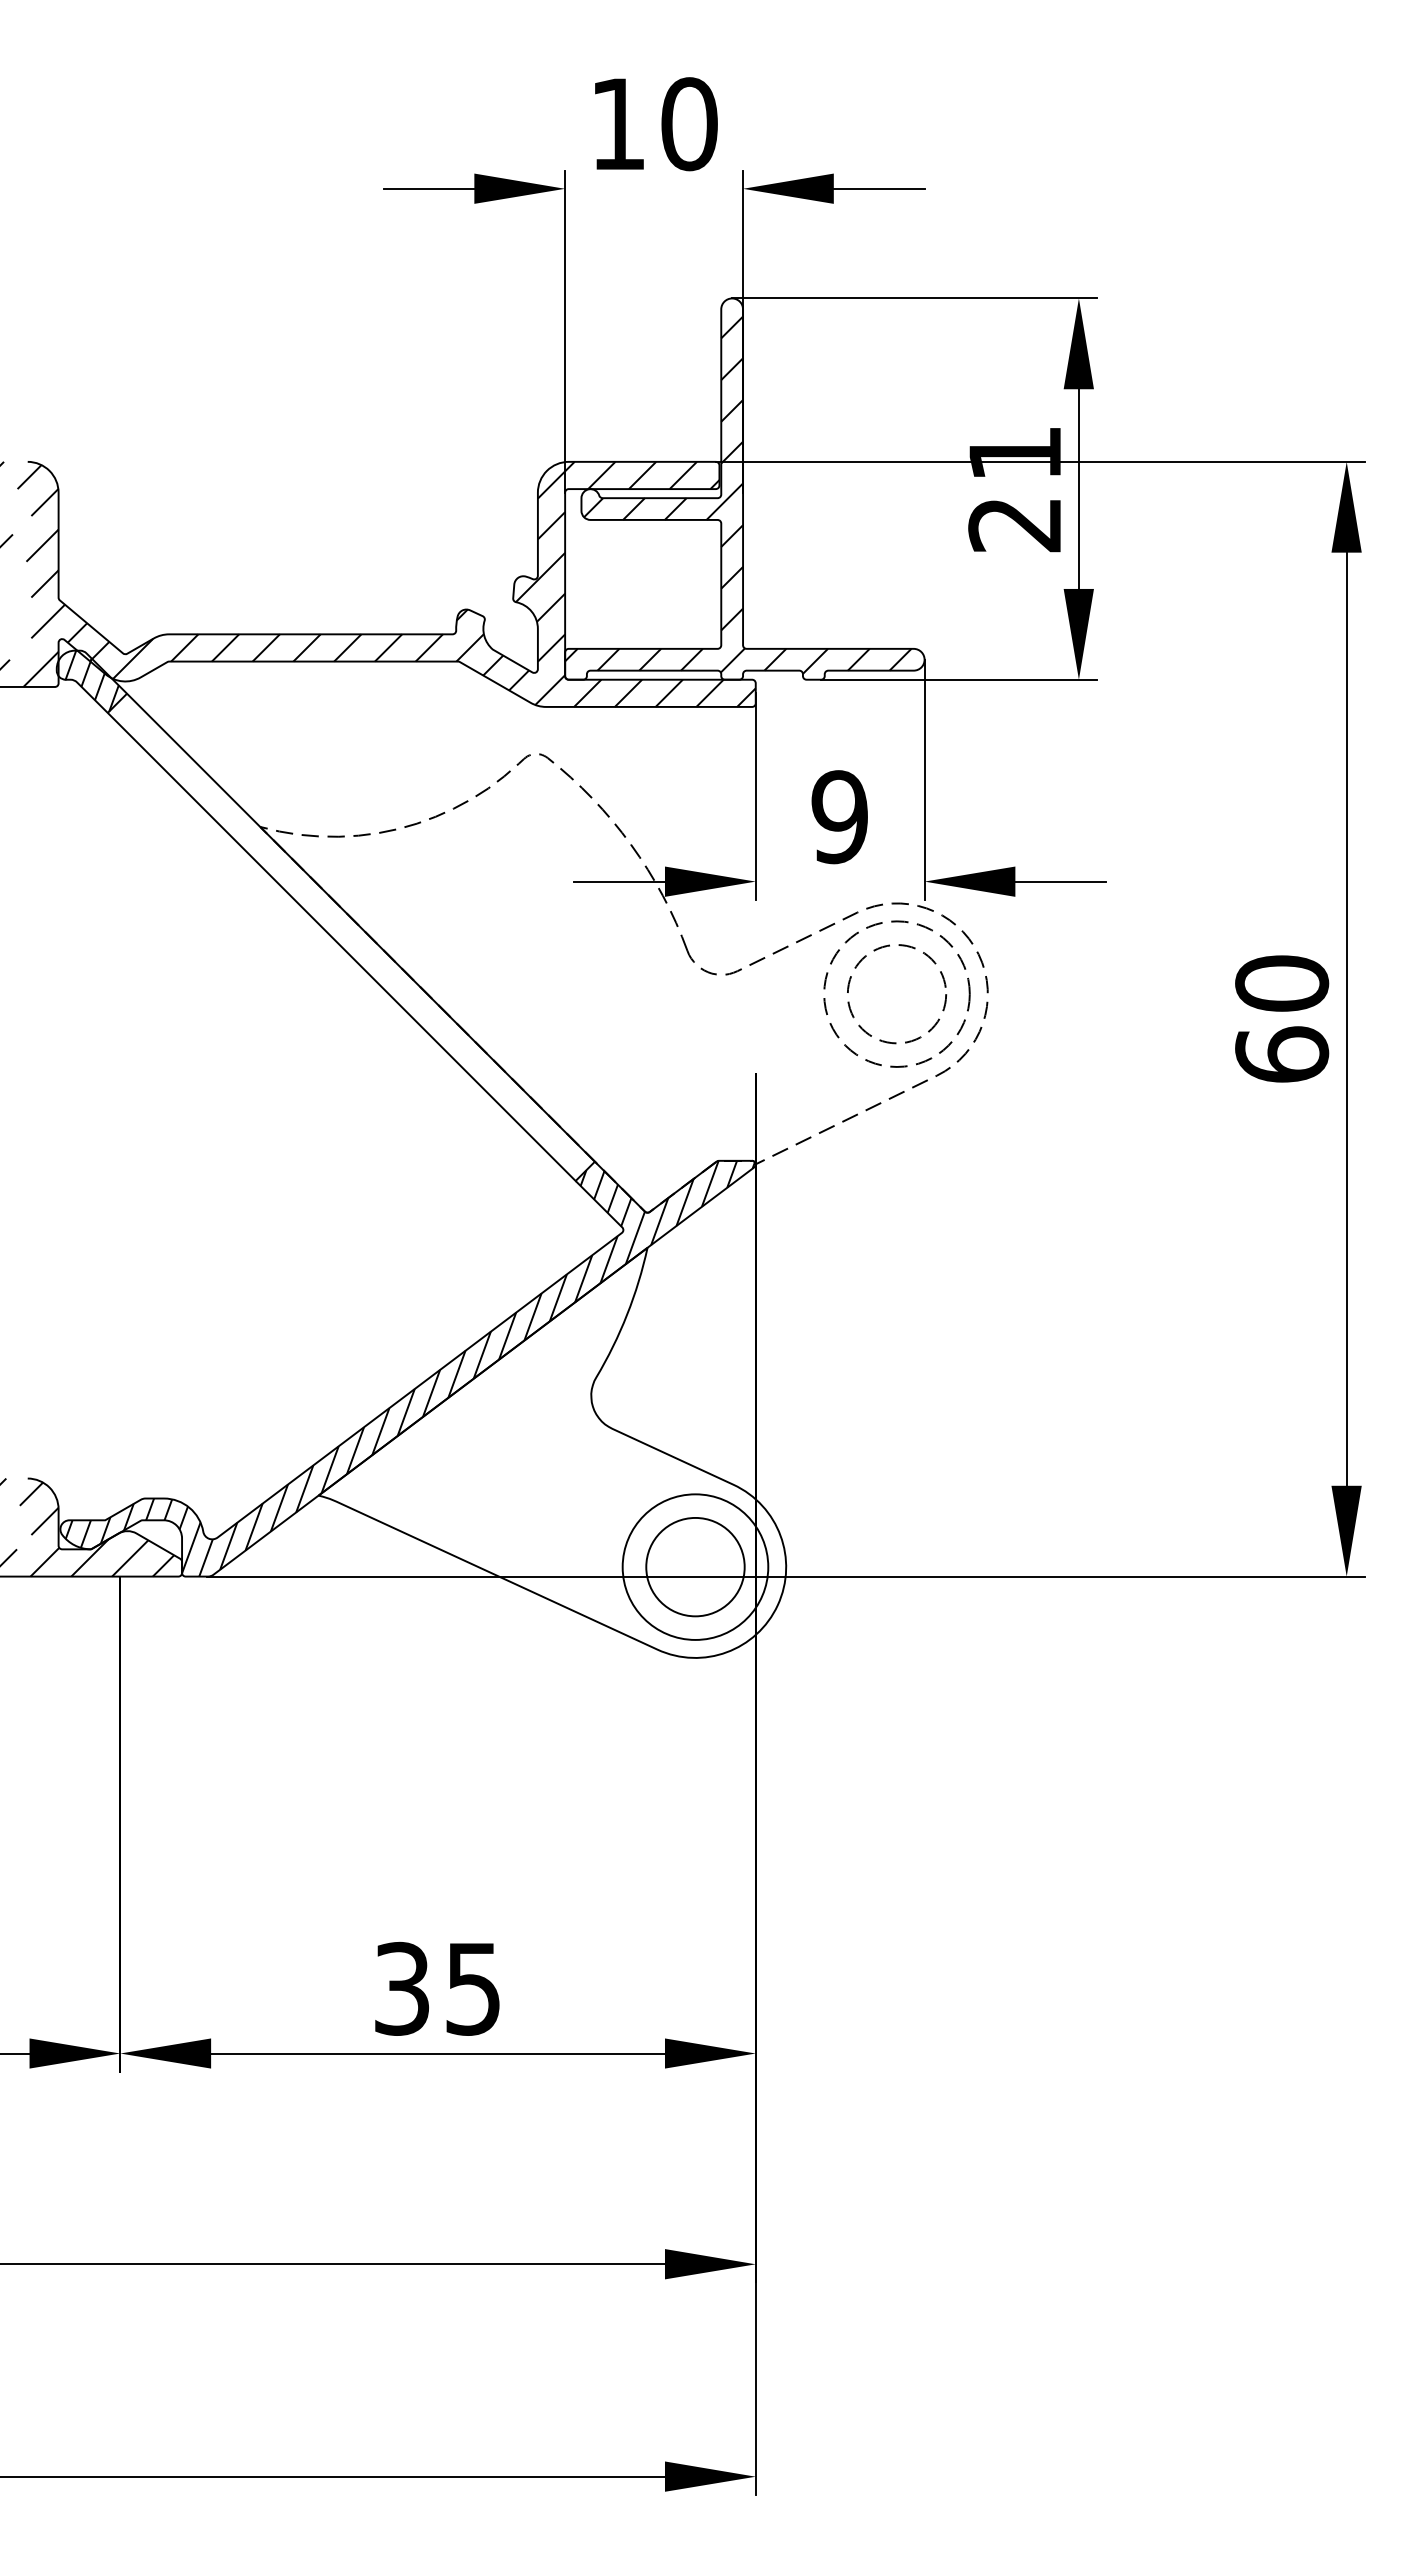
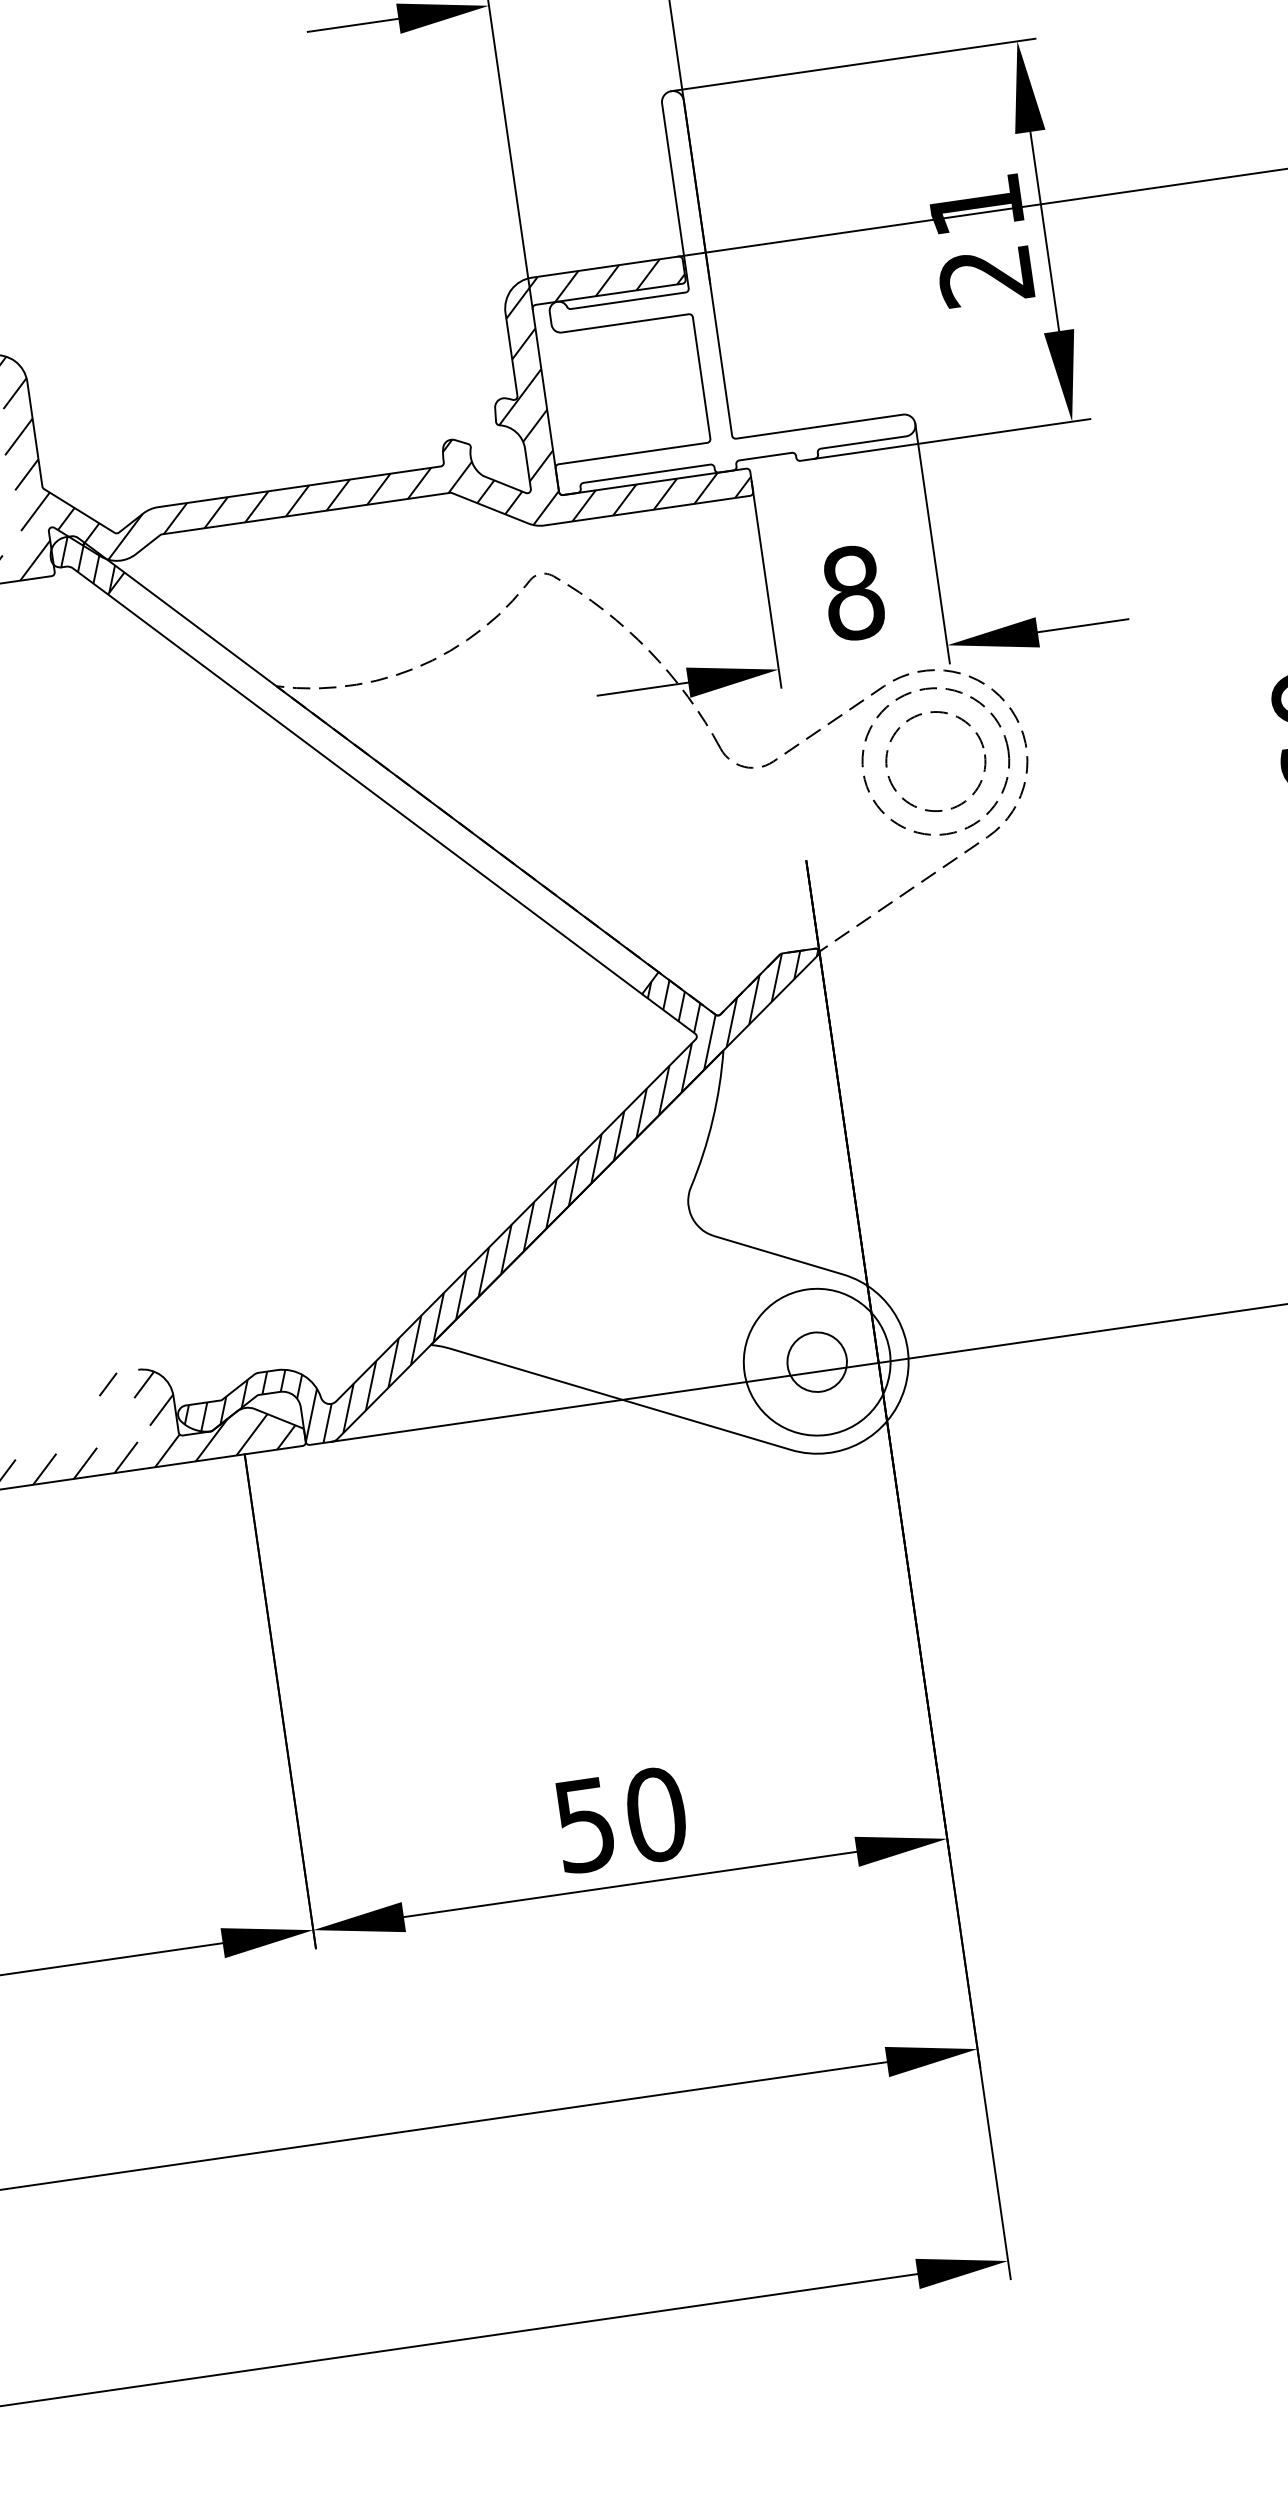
hatch: (738, 494) -> (705, 285), removed
text: (839, 817) -> (853, 593), 9 -> 8
circle: (695, 1566) -> (817, 1361), size x0.6
text: (438, 1988) -> (621, 1819), 35 -> 50

